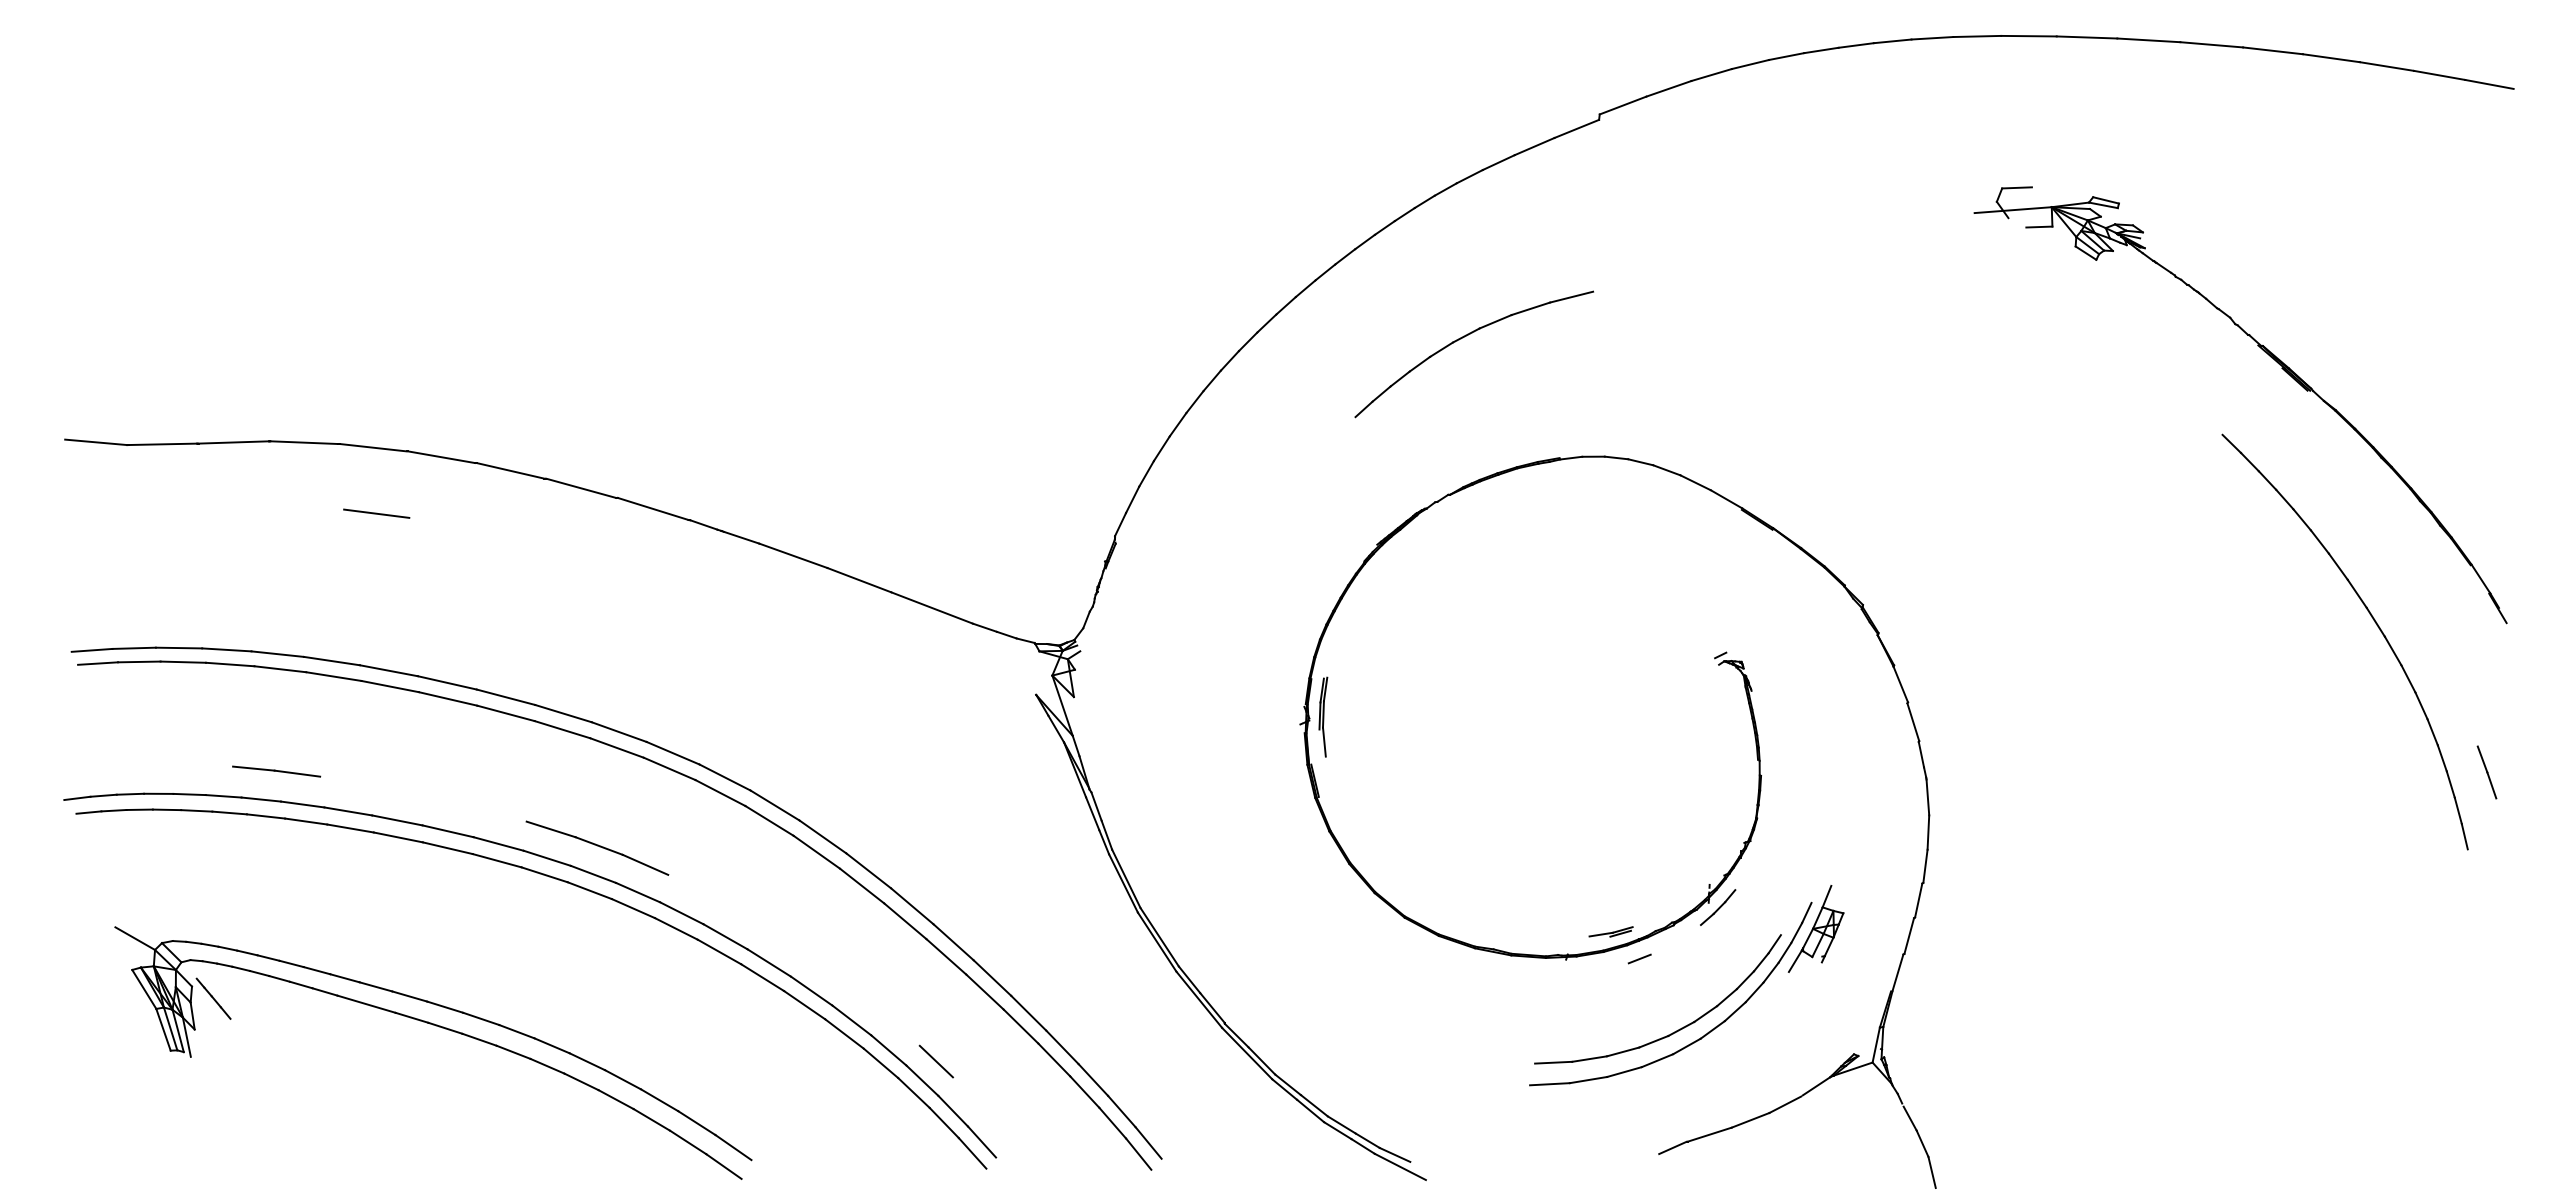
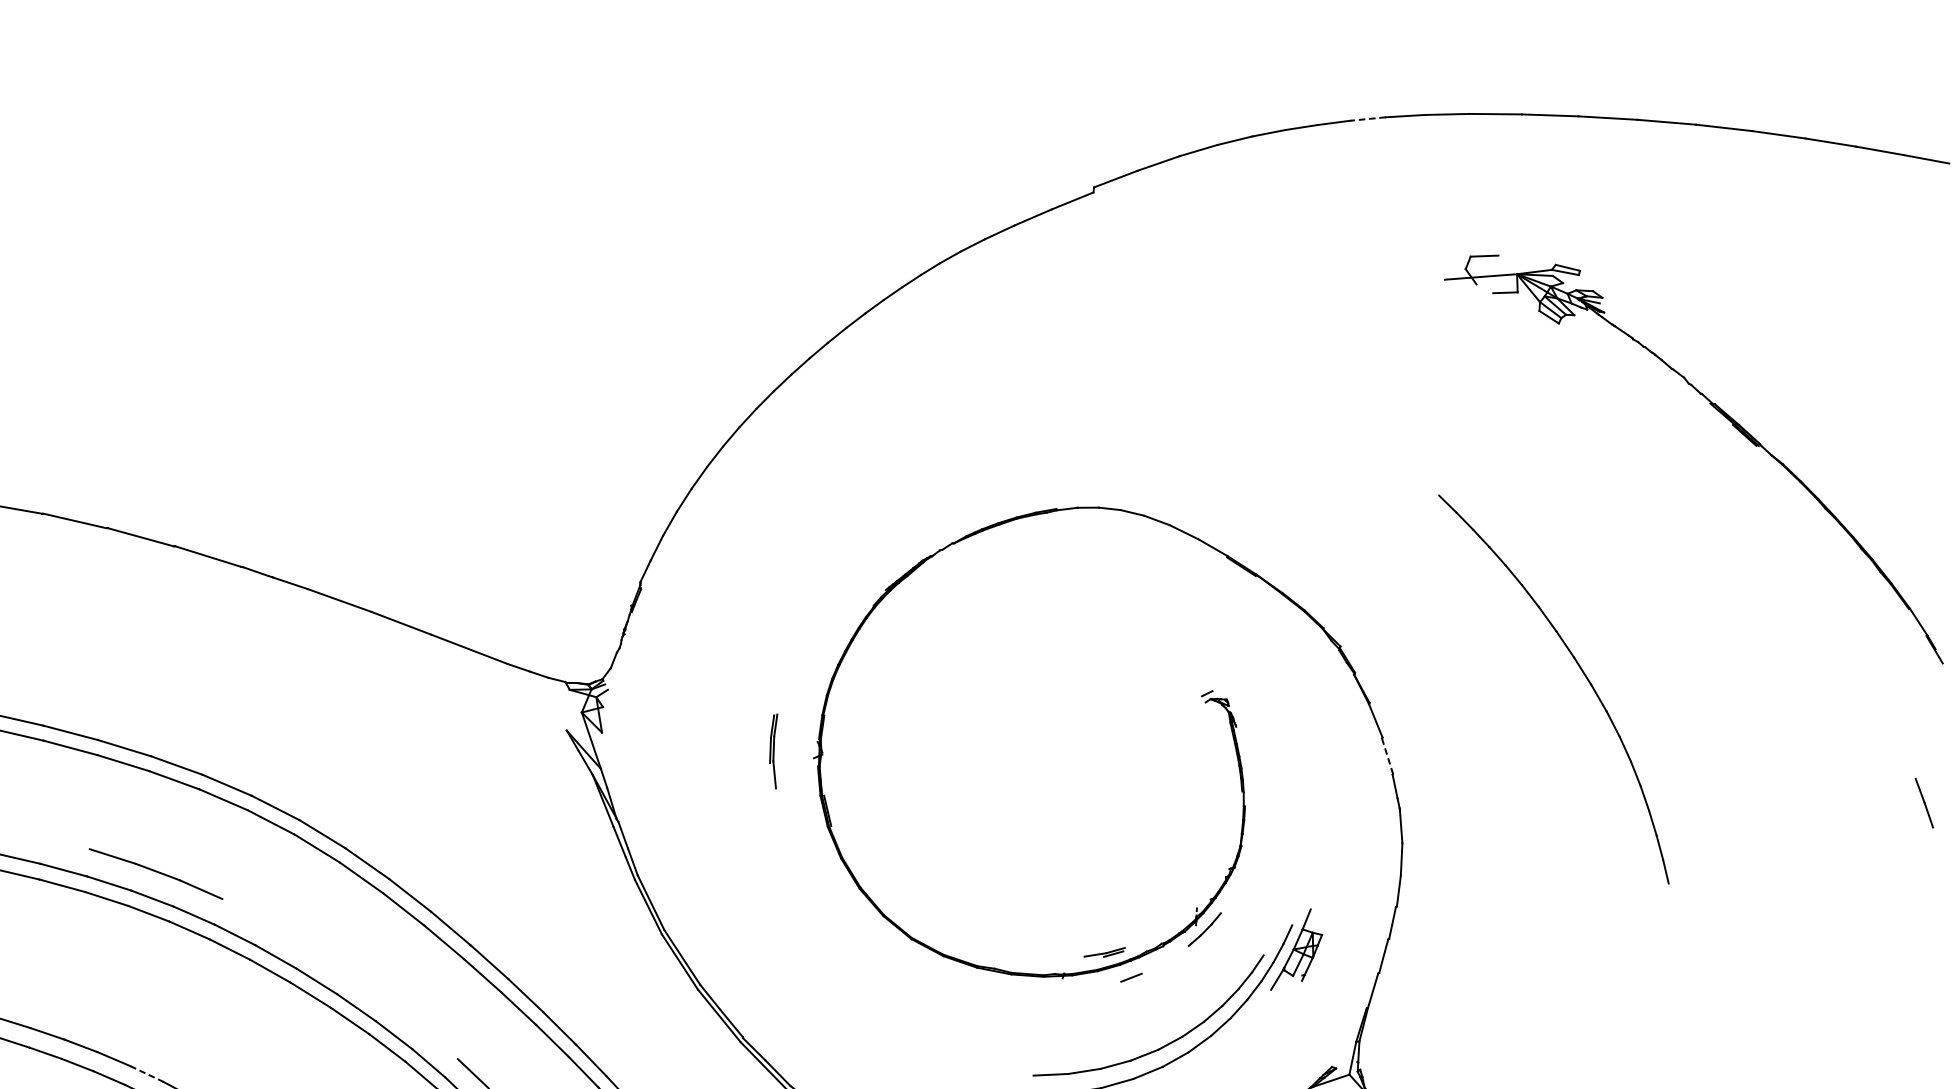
line: (1892, 41) -> (1368, 119), solid -> dashed
part: (1461, 339) -> (964, 398), removed
part: (2374, 622) -> (1581, 671), moved
part: (1323, 716) -> (773, 750), moved
line: (1913, 722) -> (1387, 756), solid -> dashed
line: (587, 1061) -> (146, 1073), solid -> dashed

